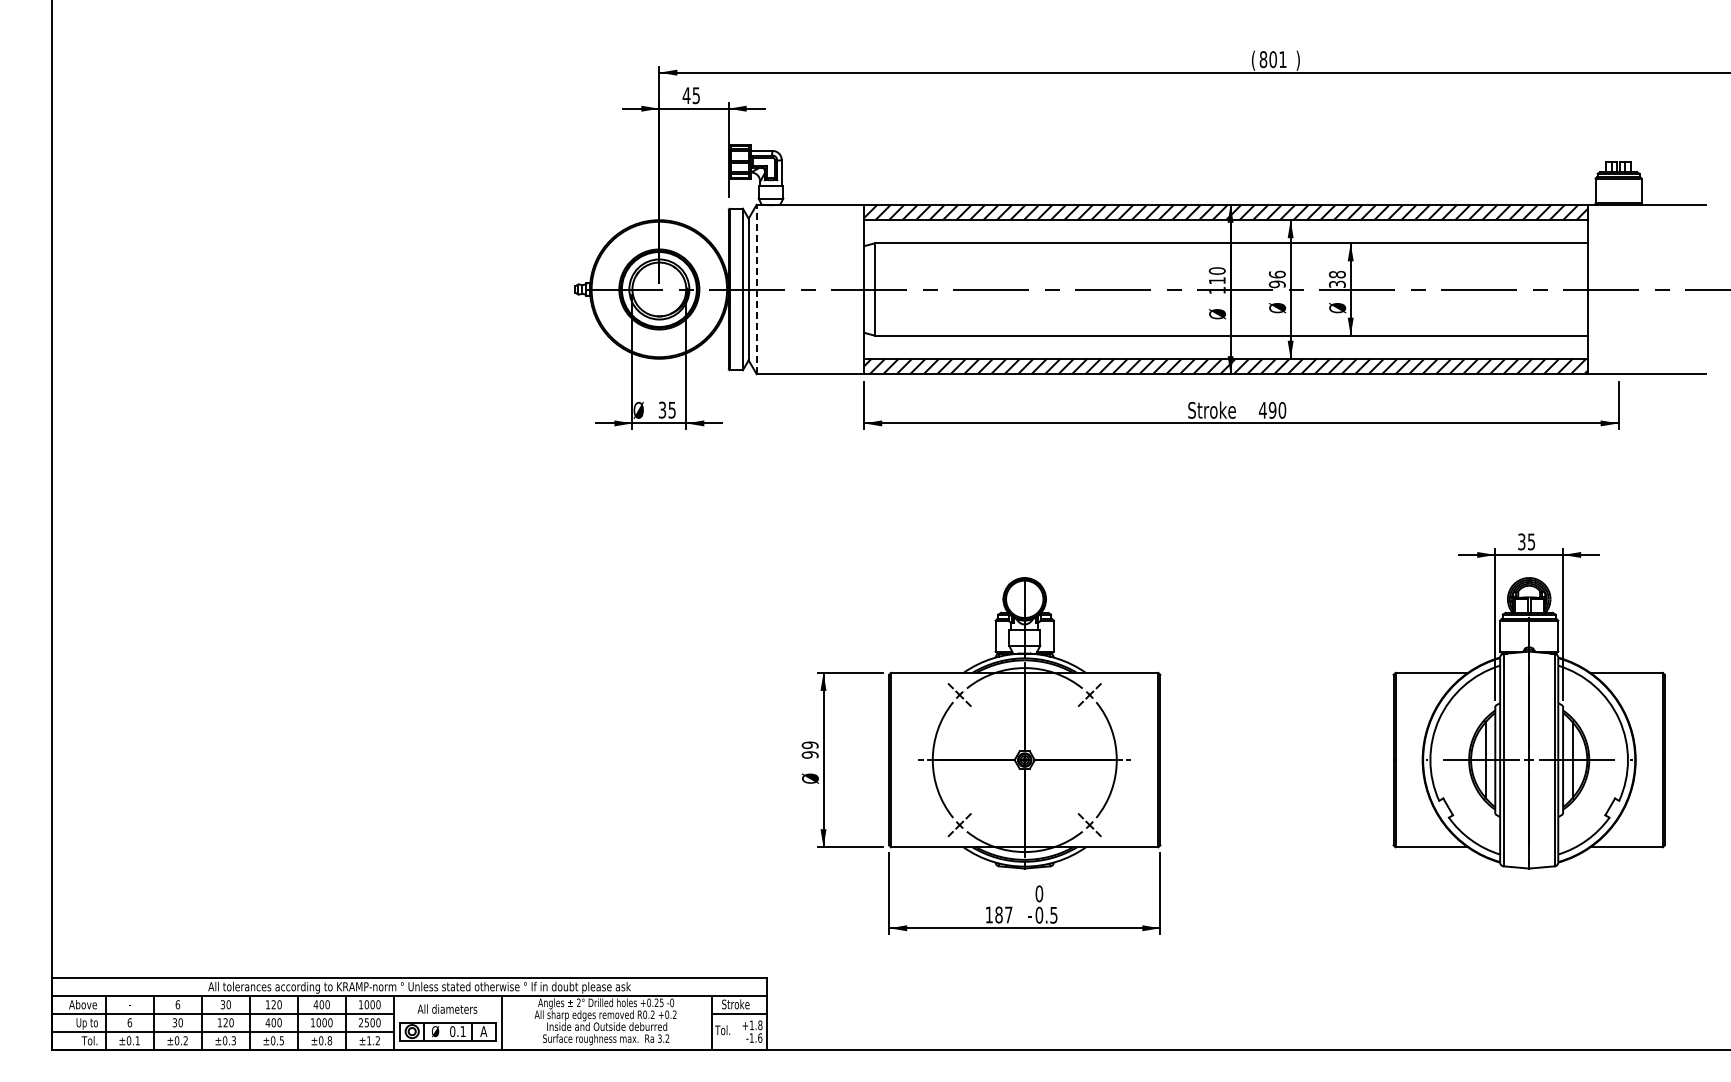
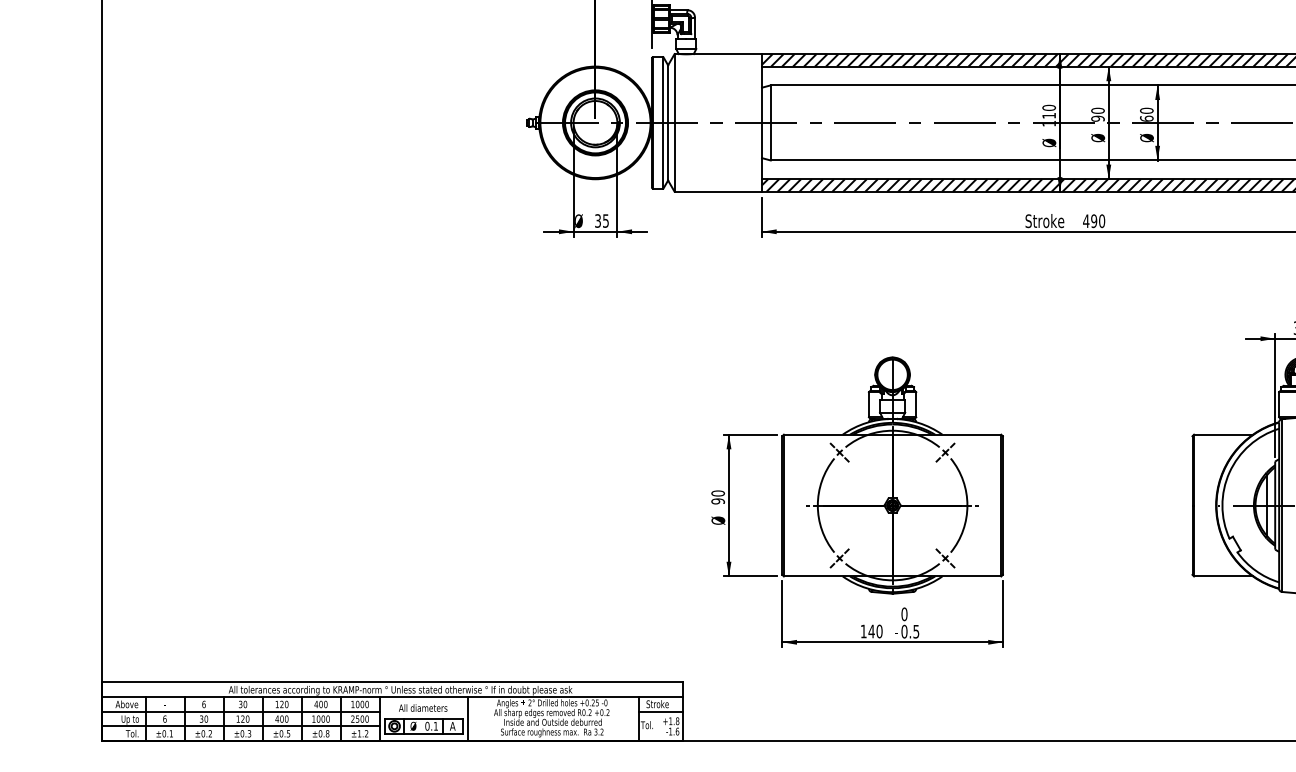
text: (1276, 274) -> (1097, 110), 96 -> 90
text: (1337, 279) -> (1146, 114), 38 -> 60
line: (756, 289) -> (674, 122), dashed -> solid
text: (810, 745) -> (718, 493), 99 -> 90
text: (1003, 914) -> (875, 631), 187 -> 140

